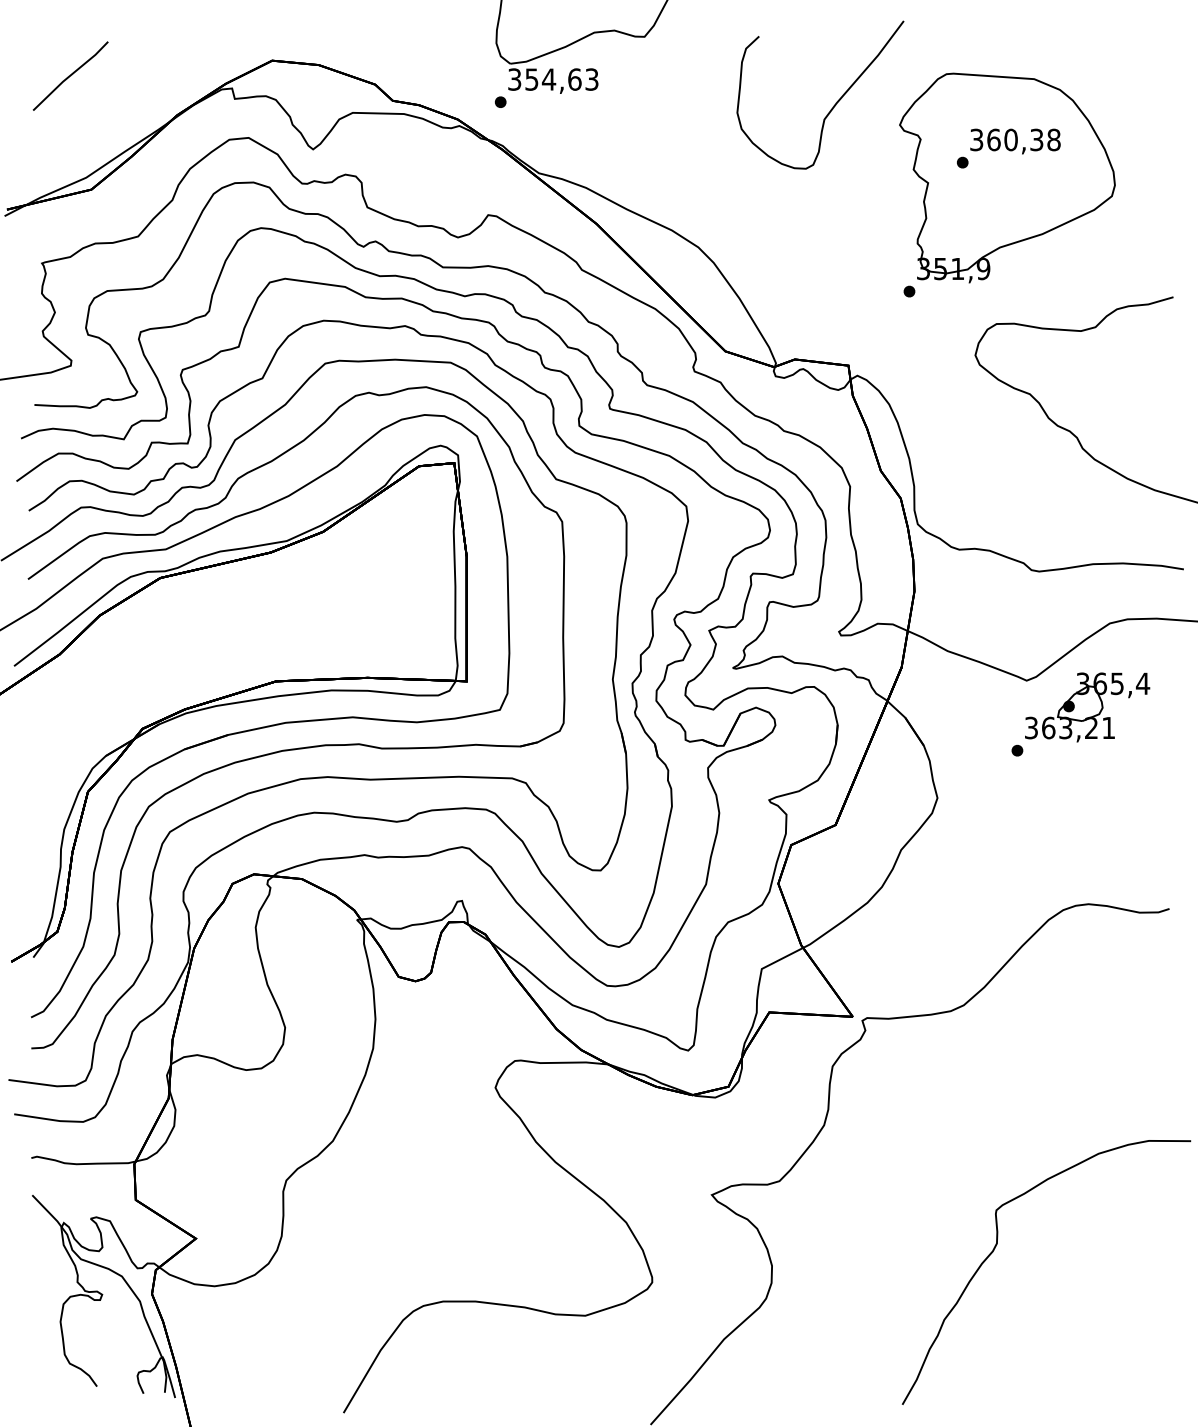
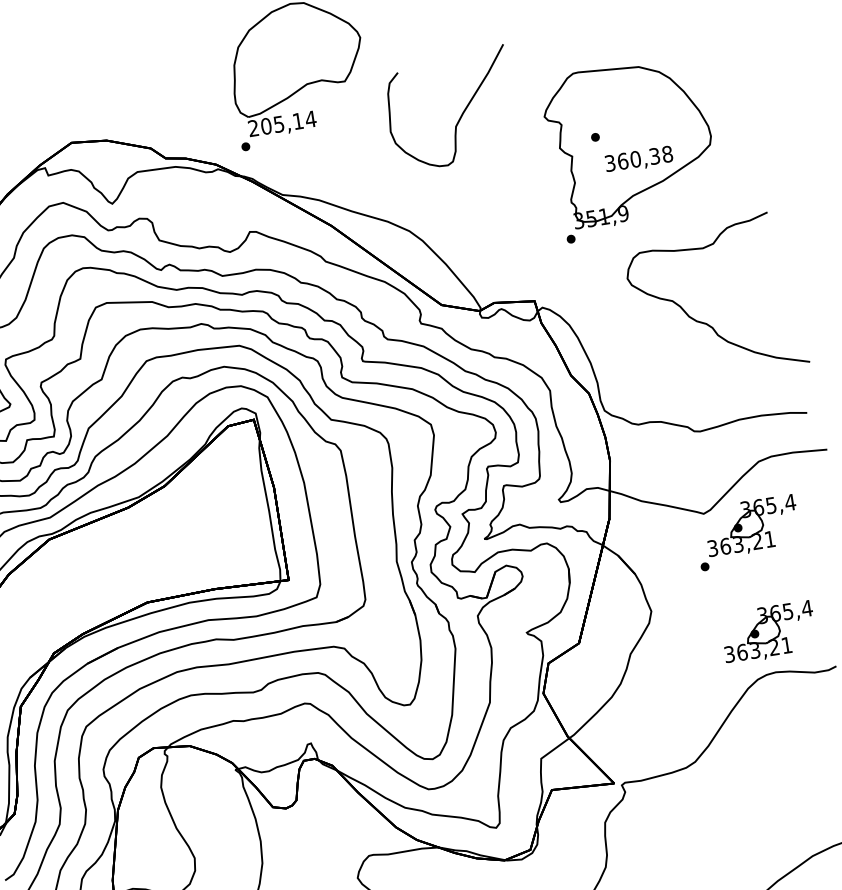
text: (553, 79) -> (282, 123), 354,63 -> 205,14
curve: (833, 105) -> (461, 115), moved
text: (1015, 141) -> (639, 159), moved
part: (1087, 850) -> (768, 632), added

